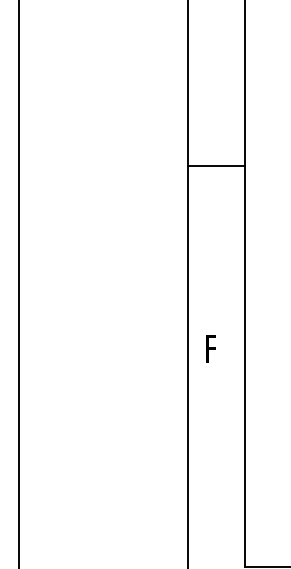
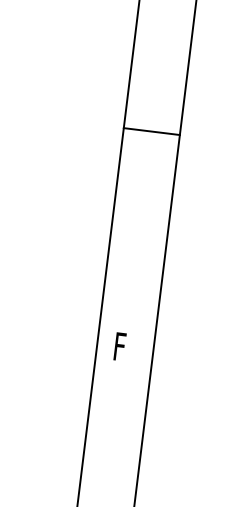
line: (216, 165) -> (151, 131), moved

